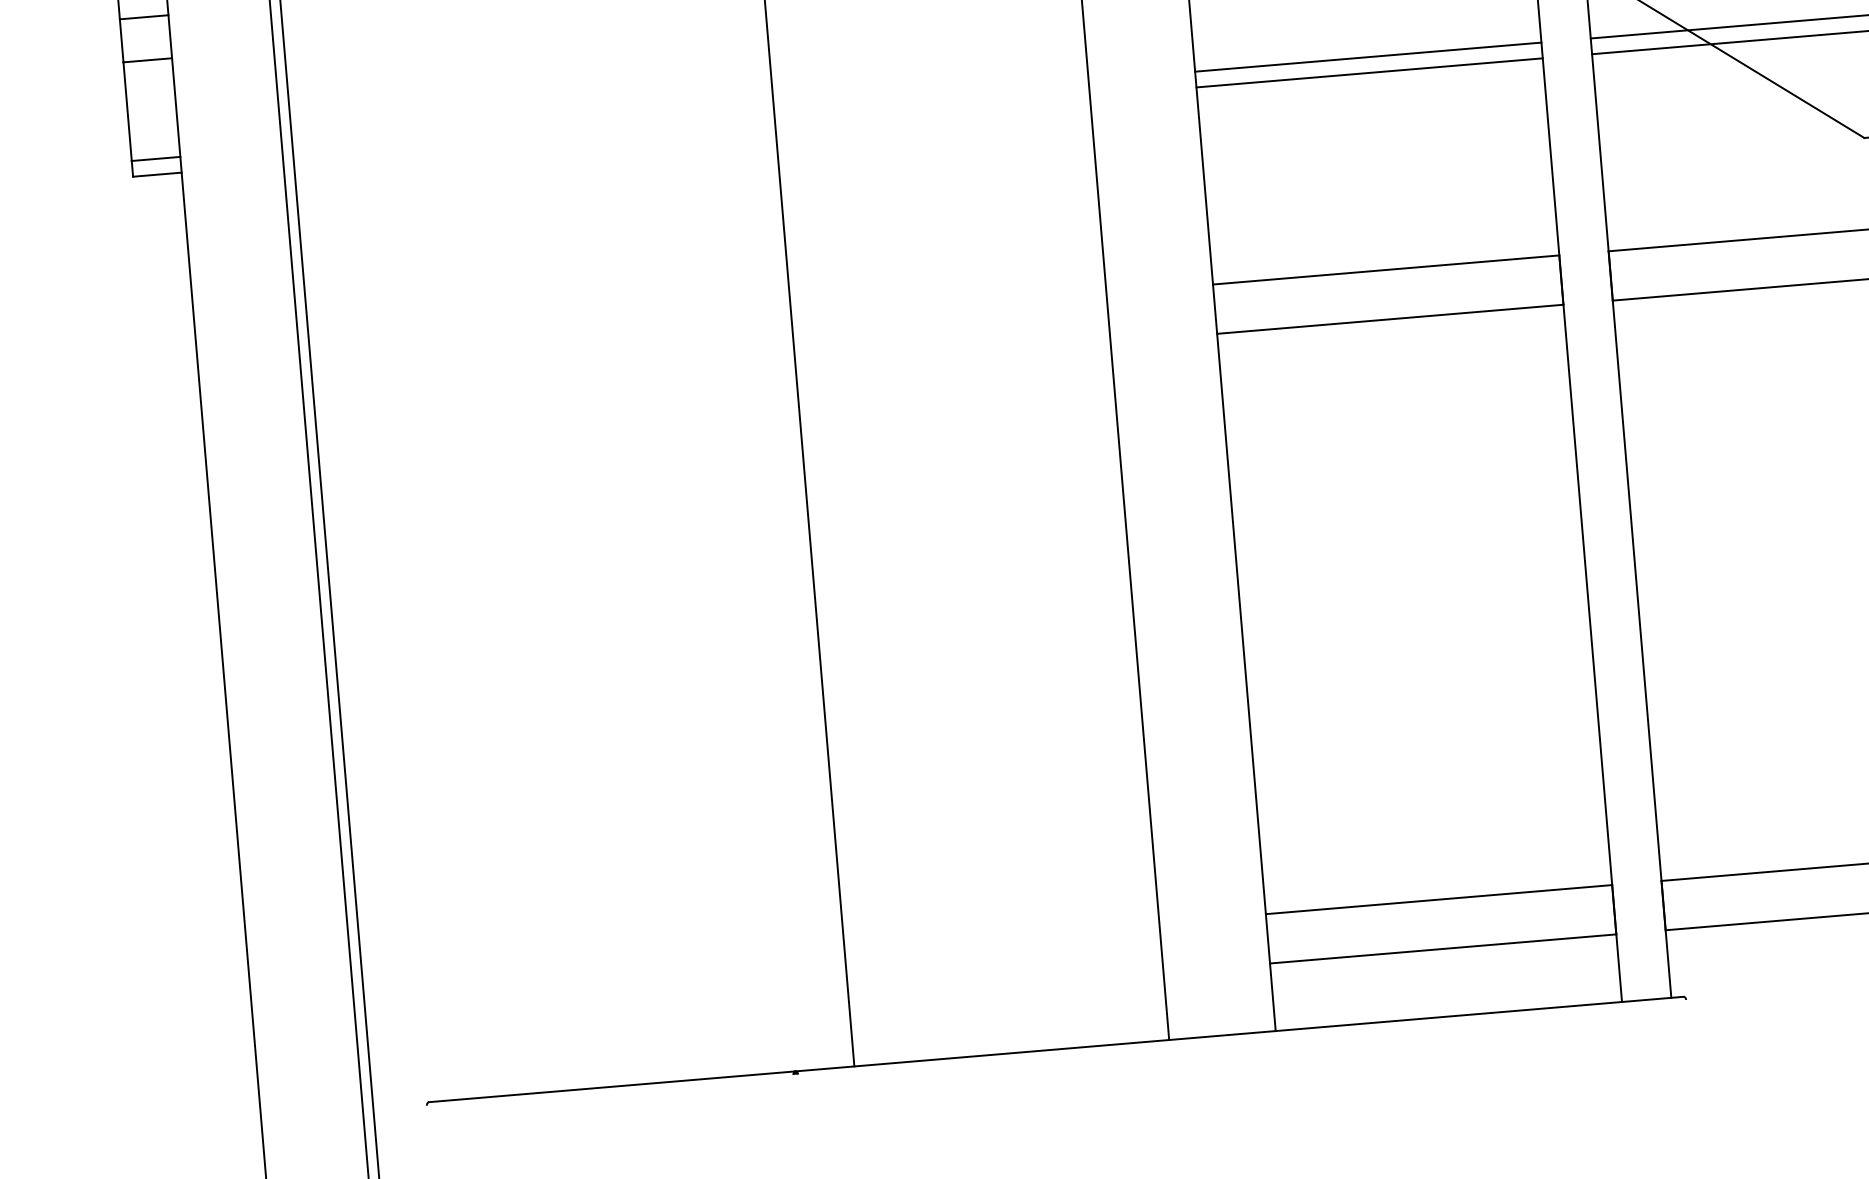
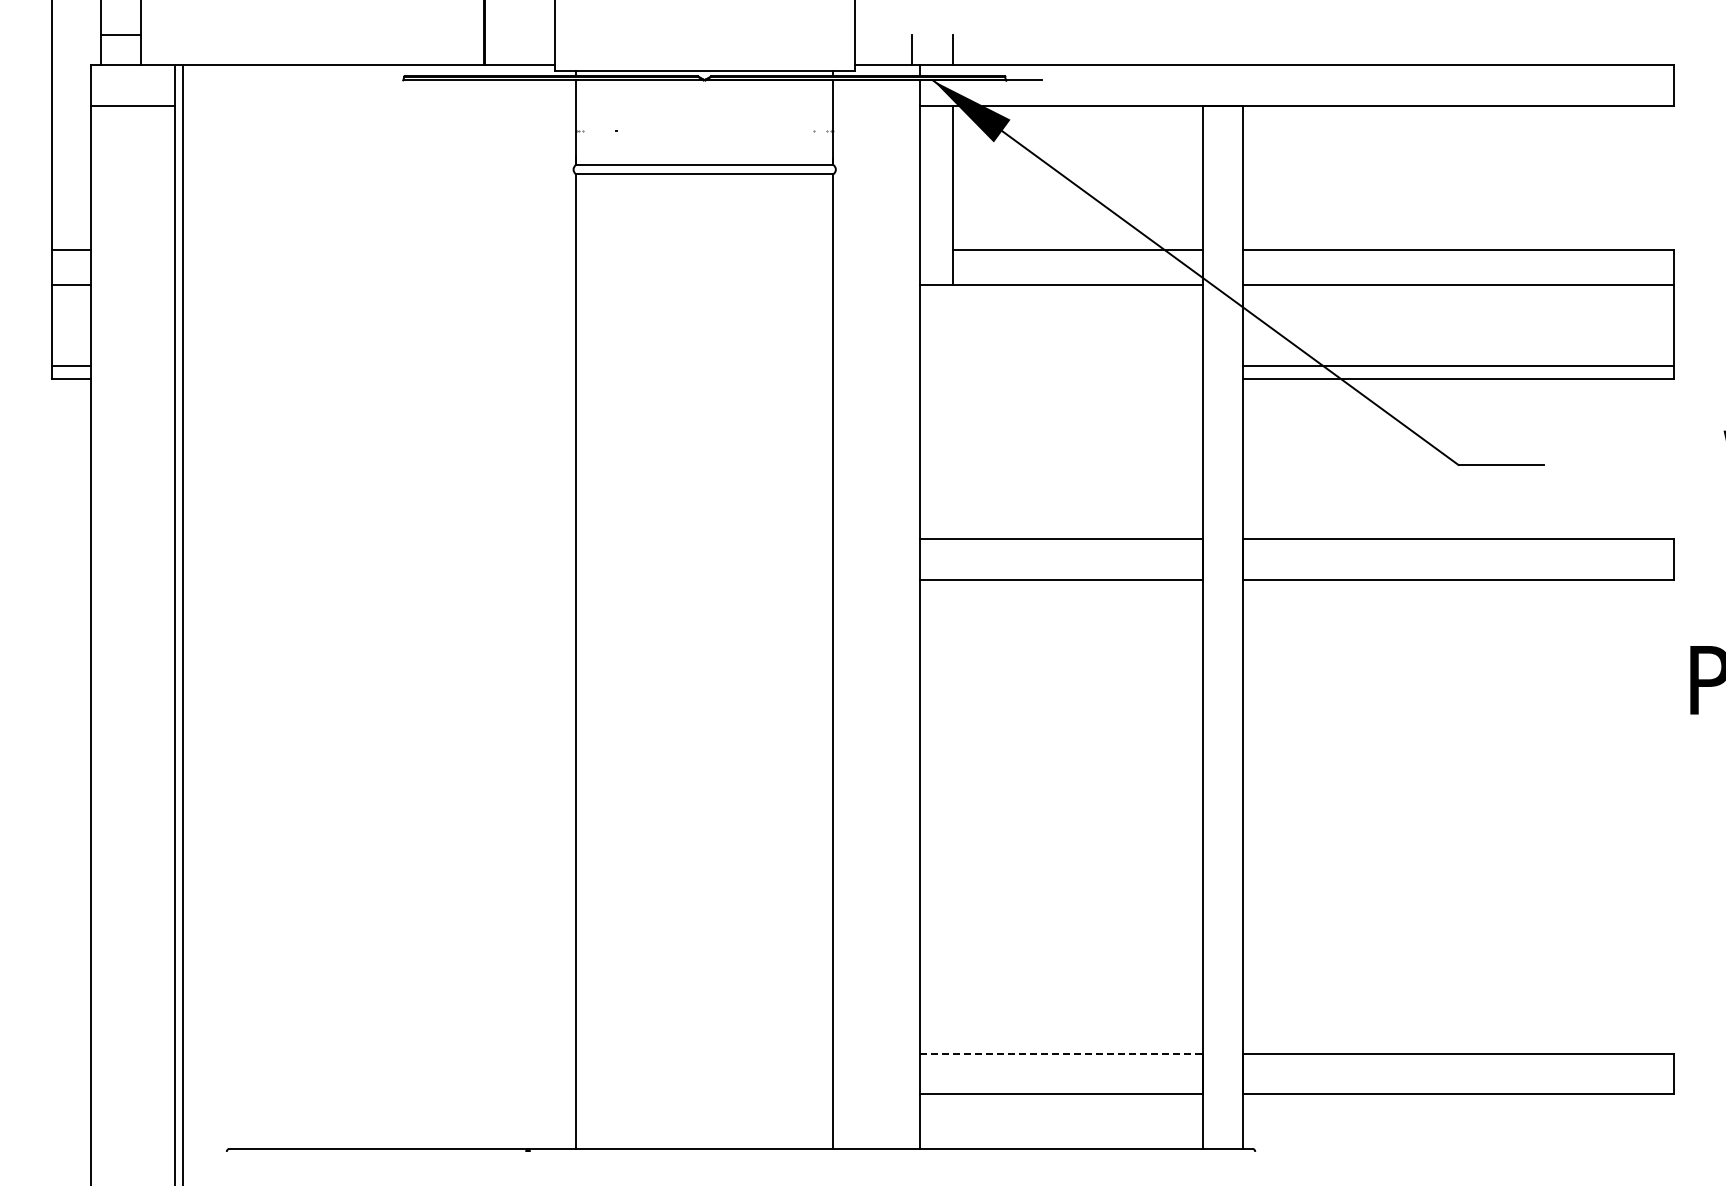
line: (1368, 56) -> (1061, 365), removed
line: (1369, 72) -> (1061, 378), removed
line: (1440, 899) -> (1062, 1053), solid -> dashed

